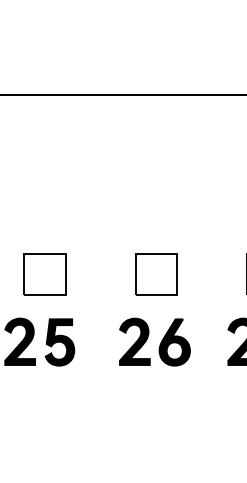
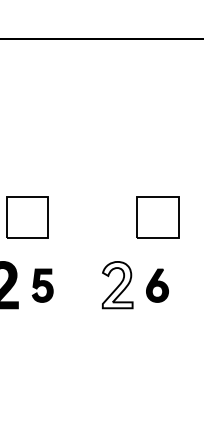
part: (156, 274) -> (158, 217), moved
fill: (134, 341) -> (117, 284), removed
part: (59, 342) -> (42, 285), size x0.7
part: (174, 342) -> (157, 285), size x0.7

